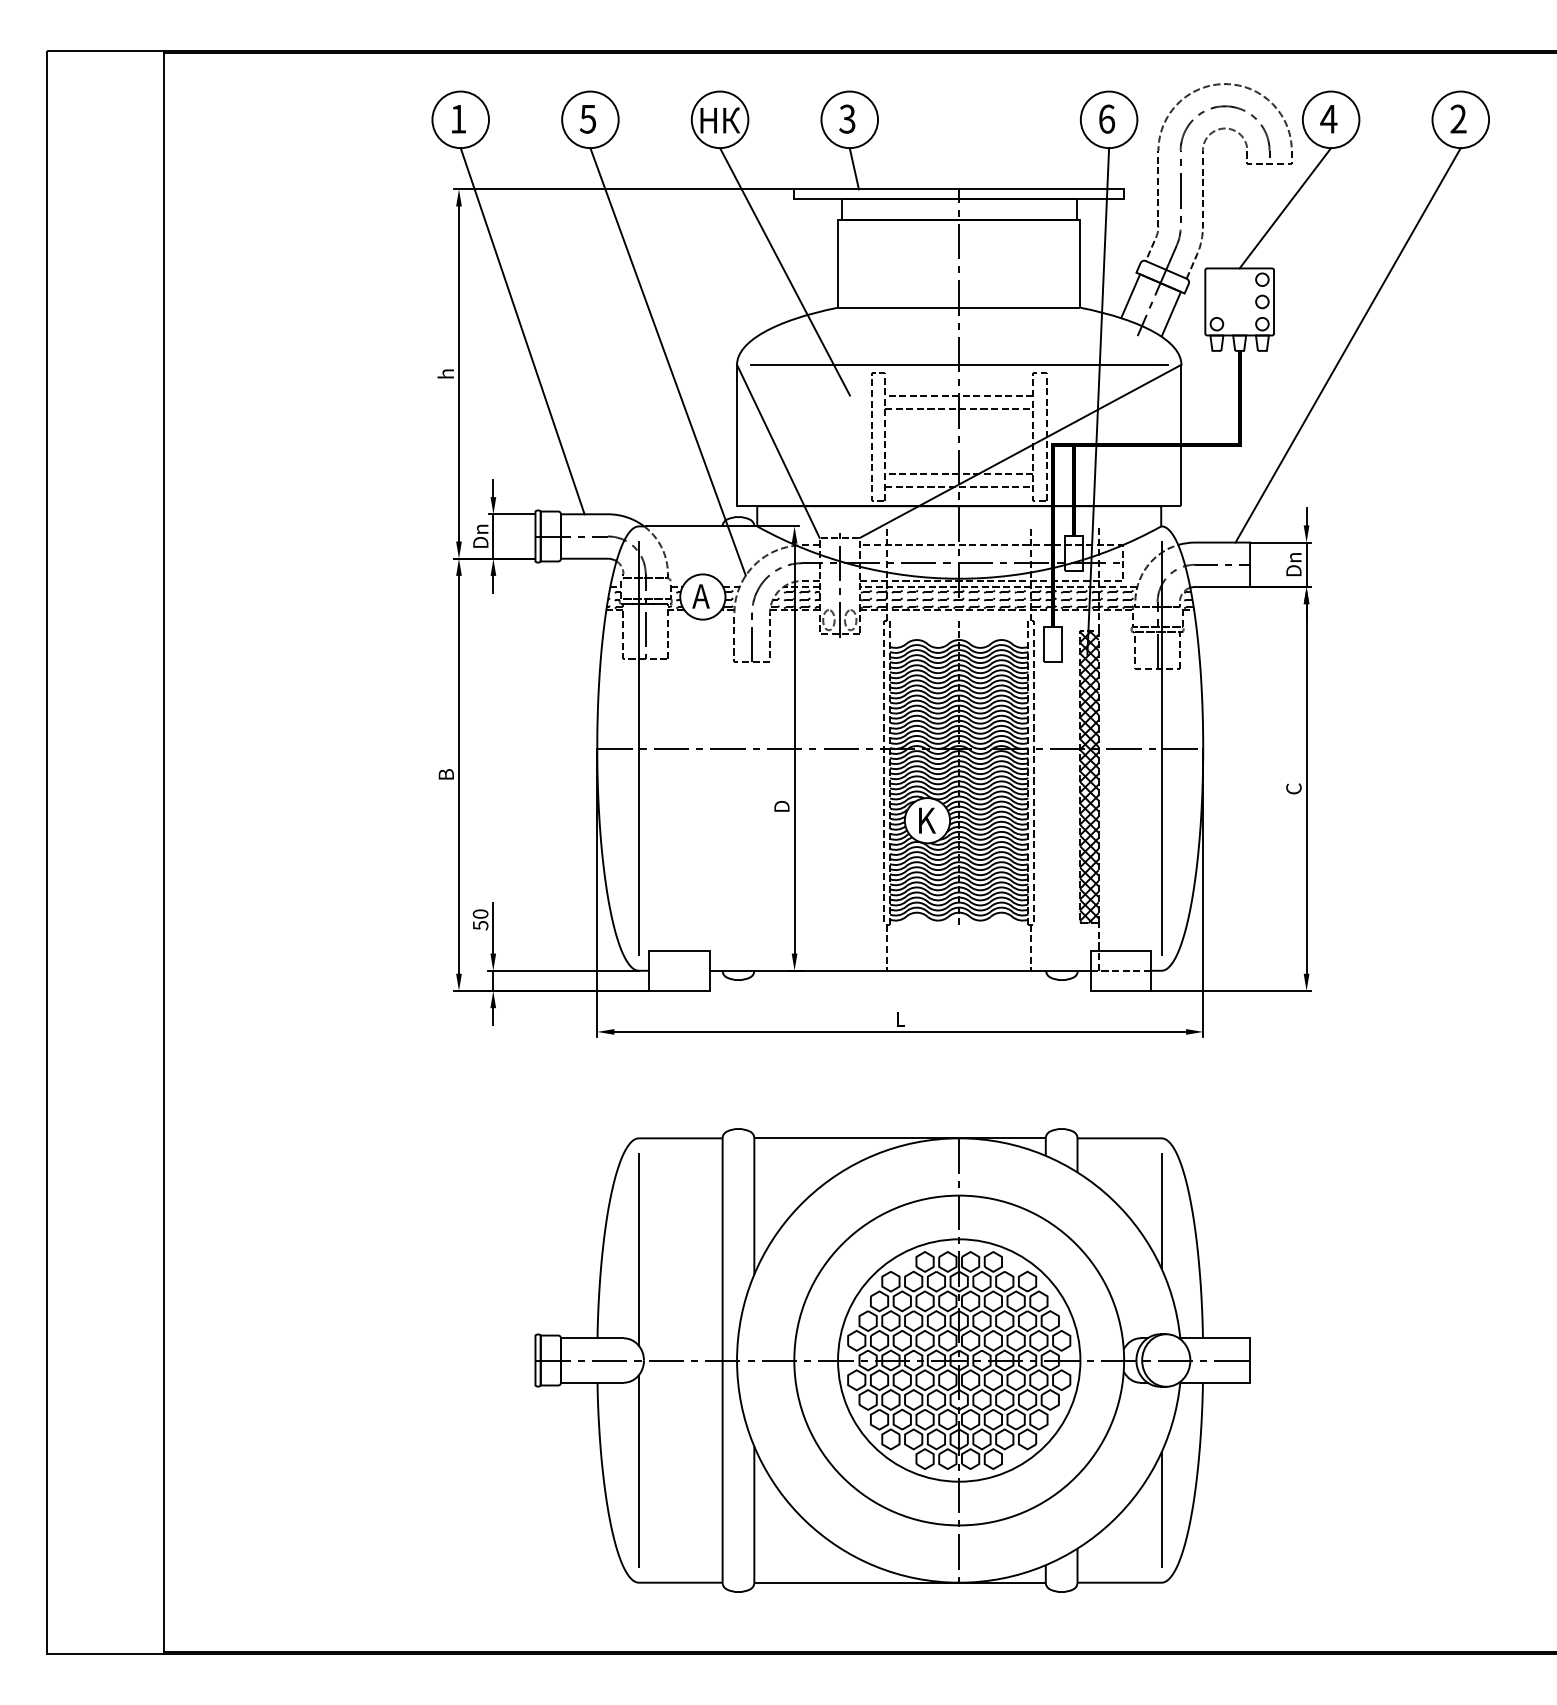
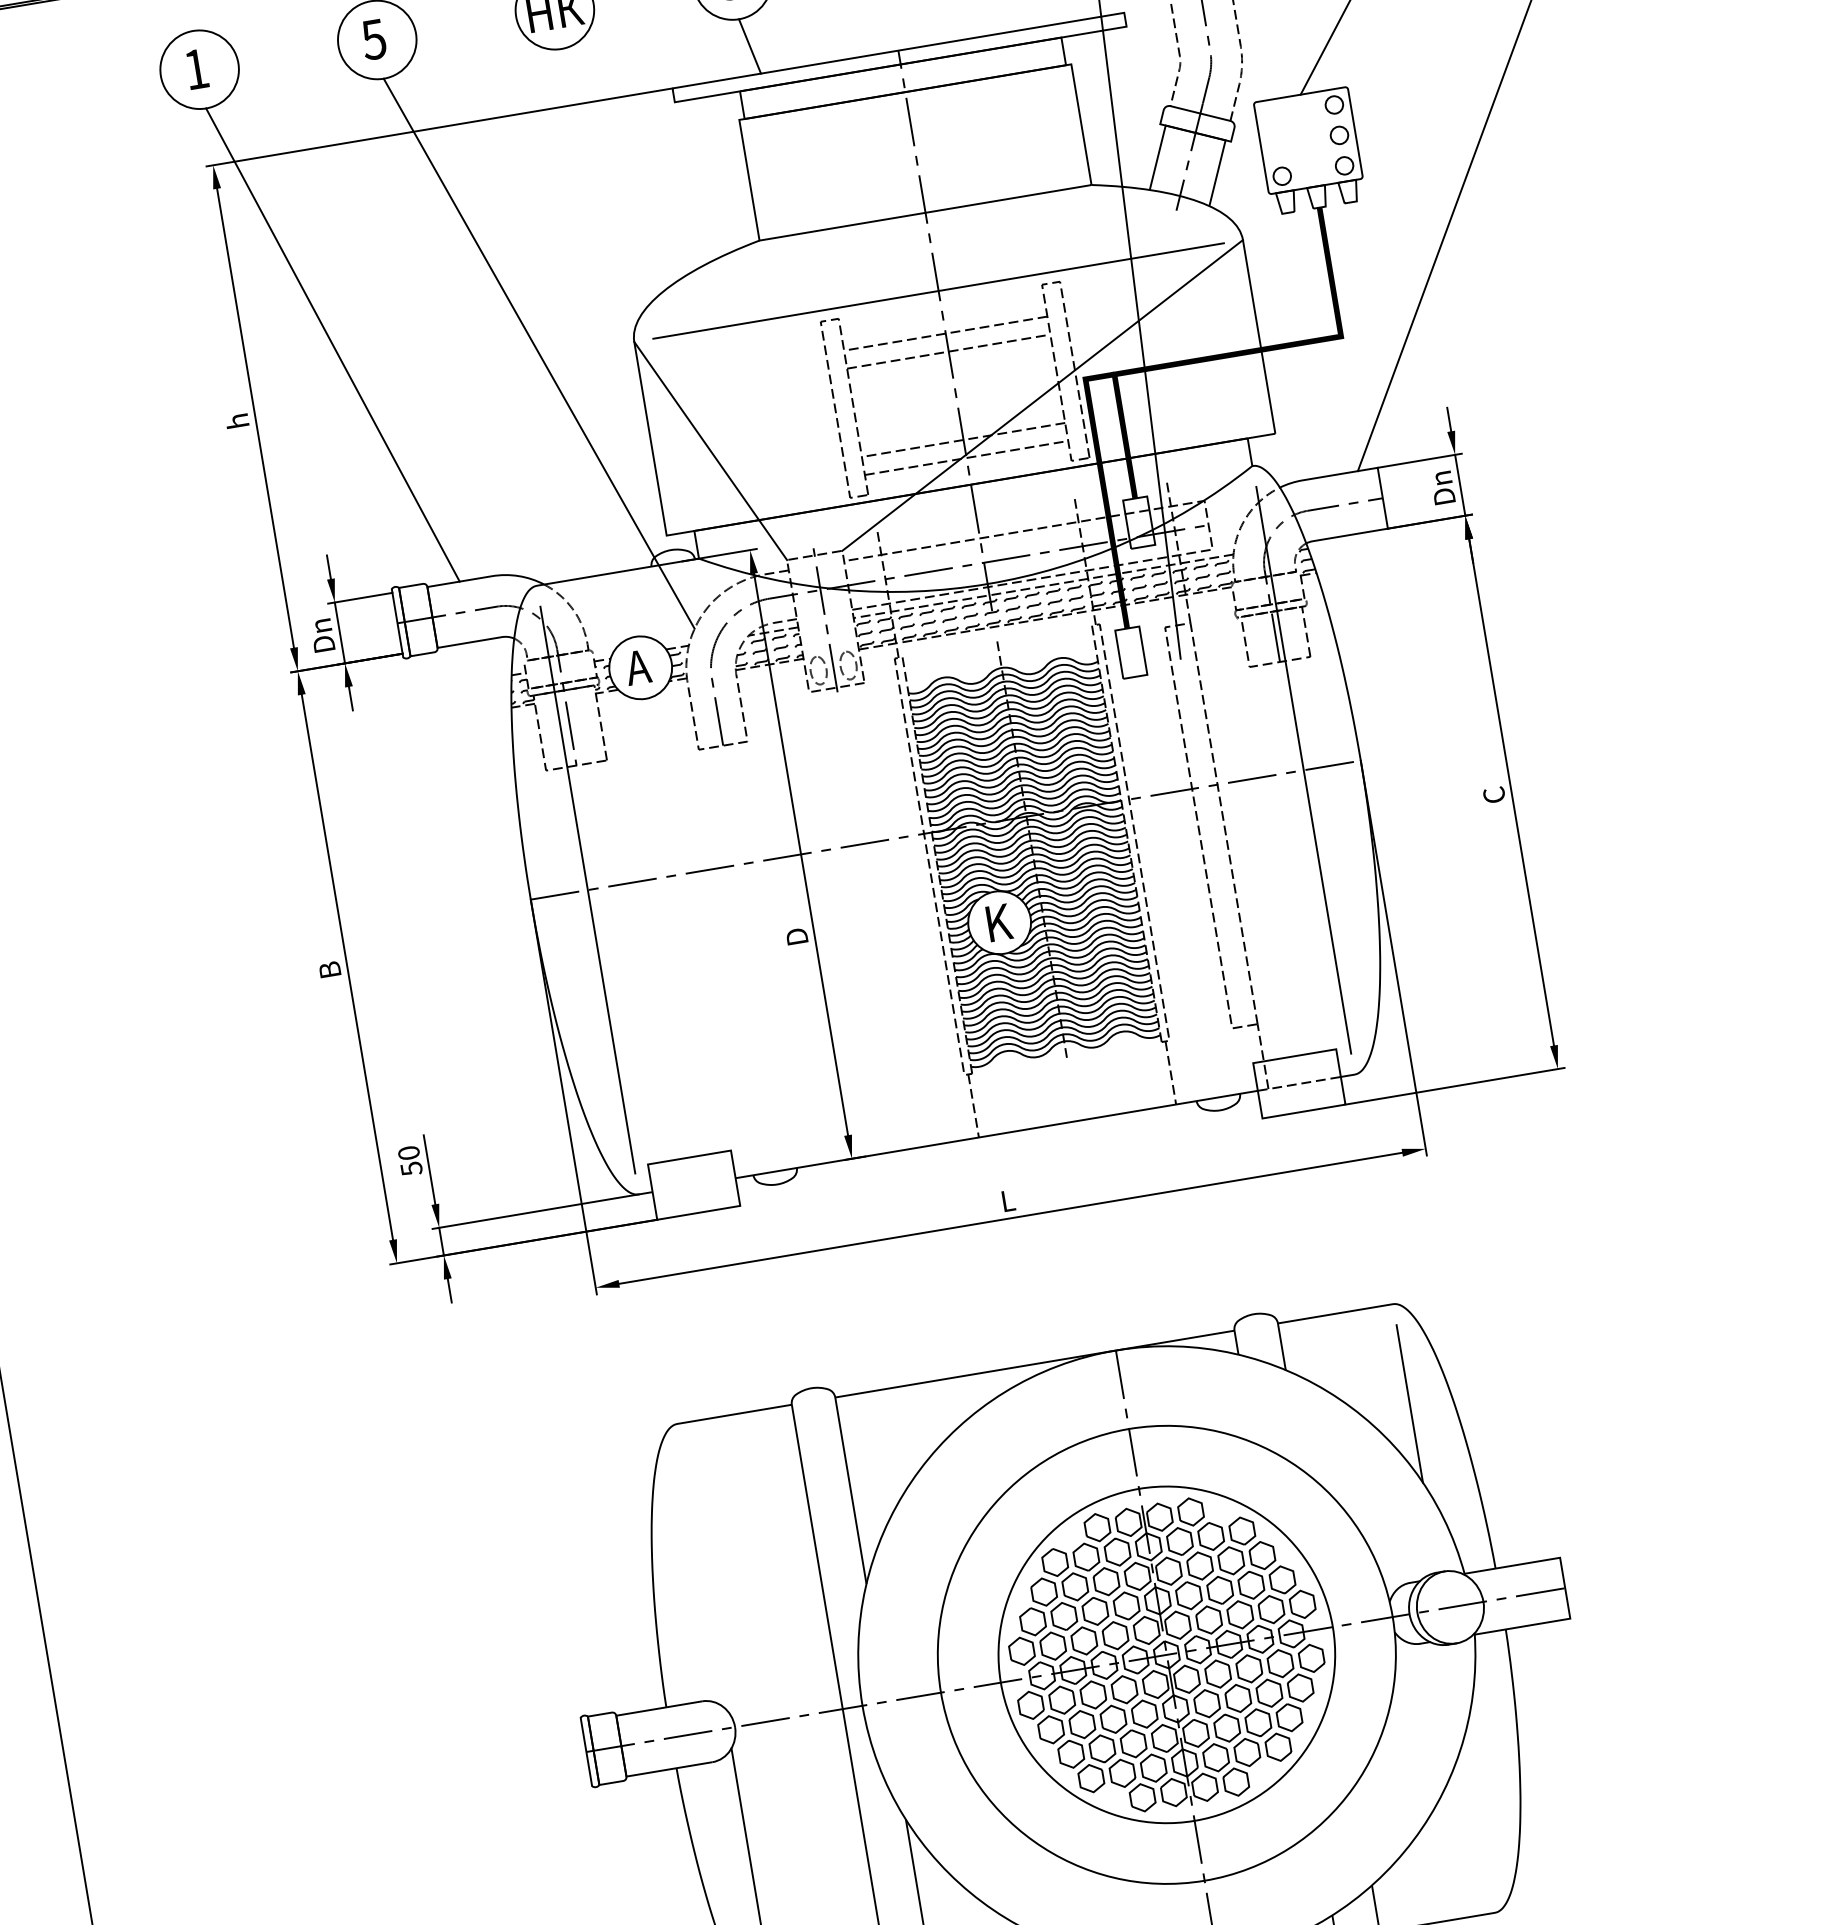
line: (785, 271) -> (679, 203), removed
hatch: (1089, 776) -> (1211, 825), removed
line: (638, 1249) -> (702, 1576), removed
line: (1161, 1509) -> (1478, 1812), removed

